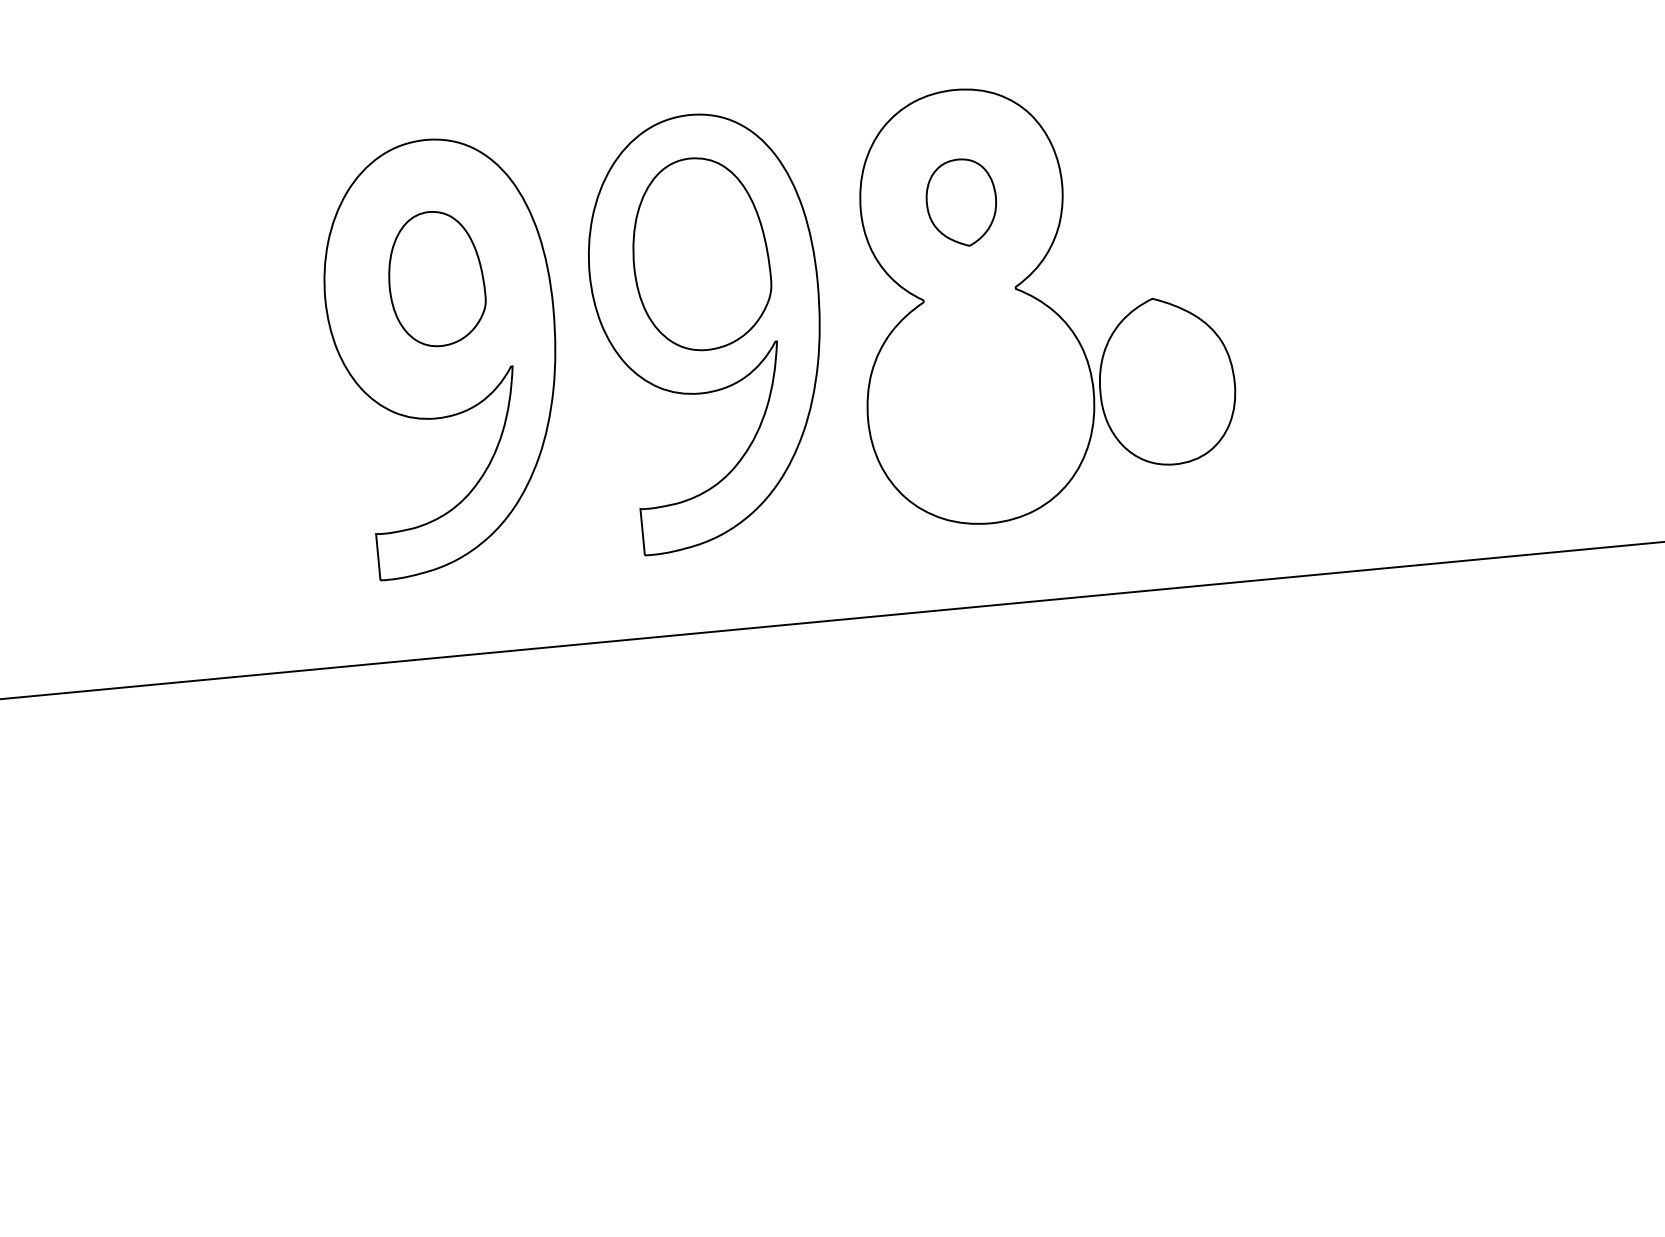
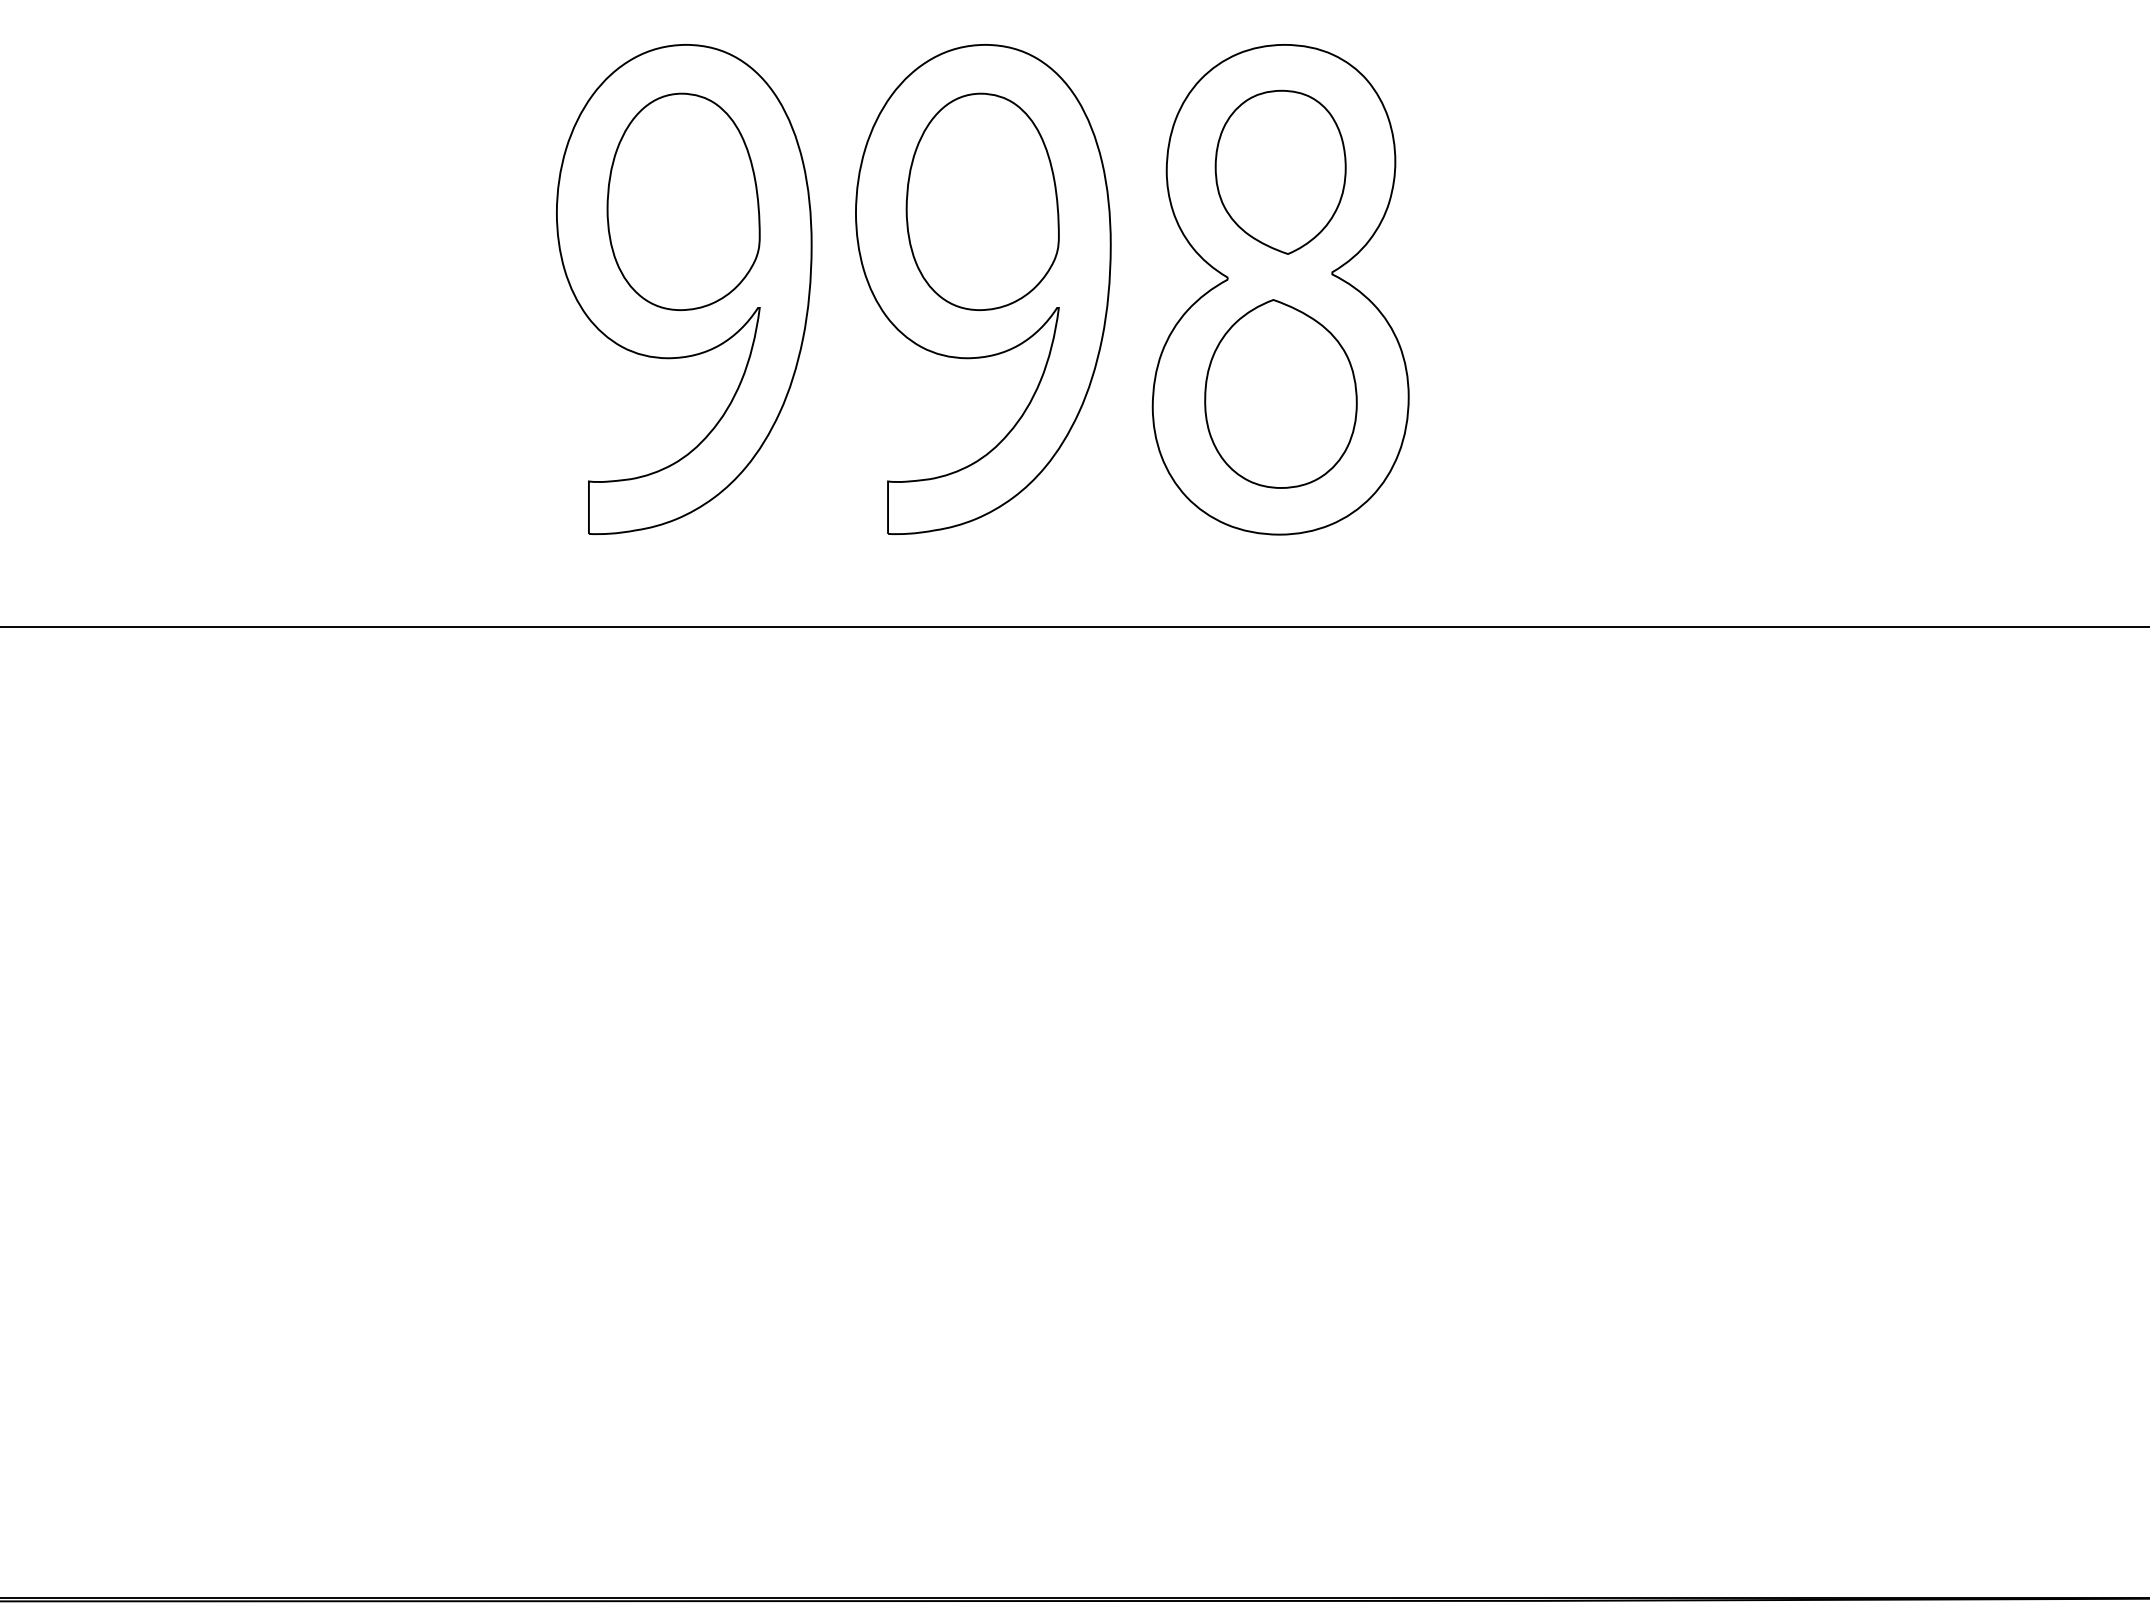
part: (961, 202) -> (1280, 171), size x1.67
part: (436, 278) -> (683, 201), size x1.43
part: (1166, 380) -> (1280, 393), moved

